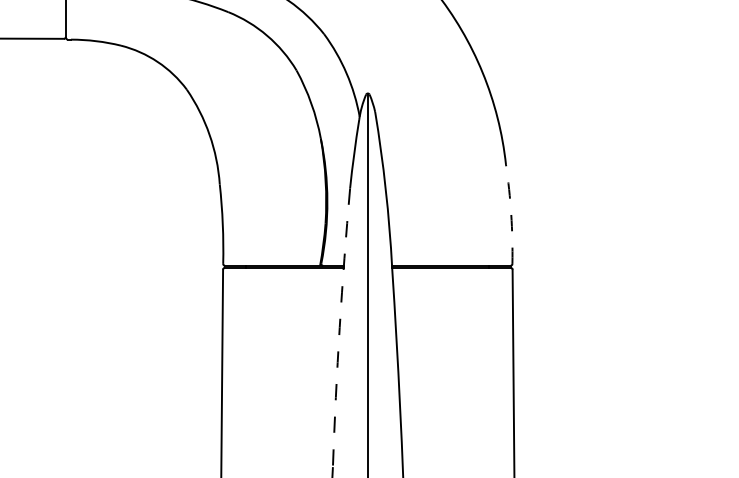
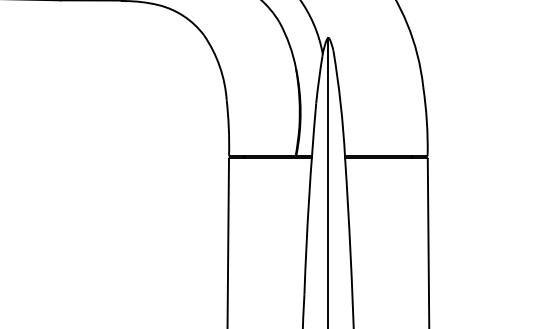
arc: (510, 215) -> (426, 121), dashed -> solid
arc: (340, 327) -> (309, 198), dashed -> solid

